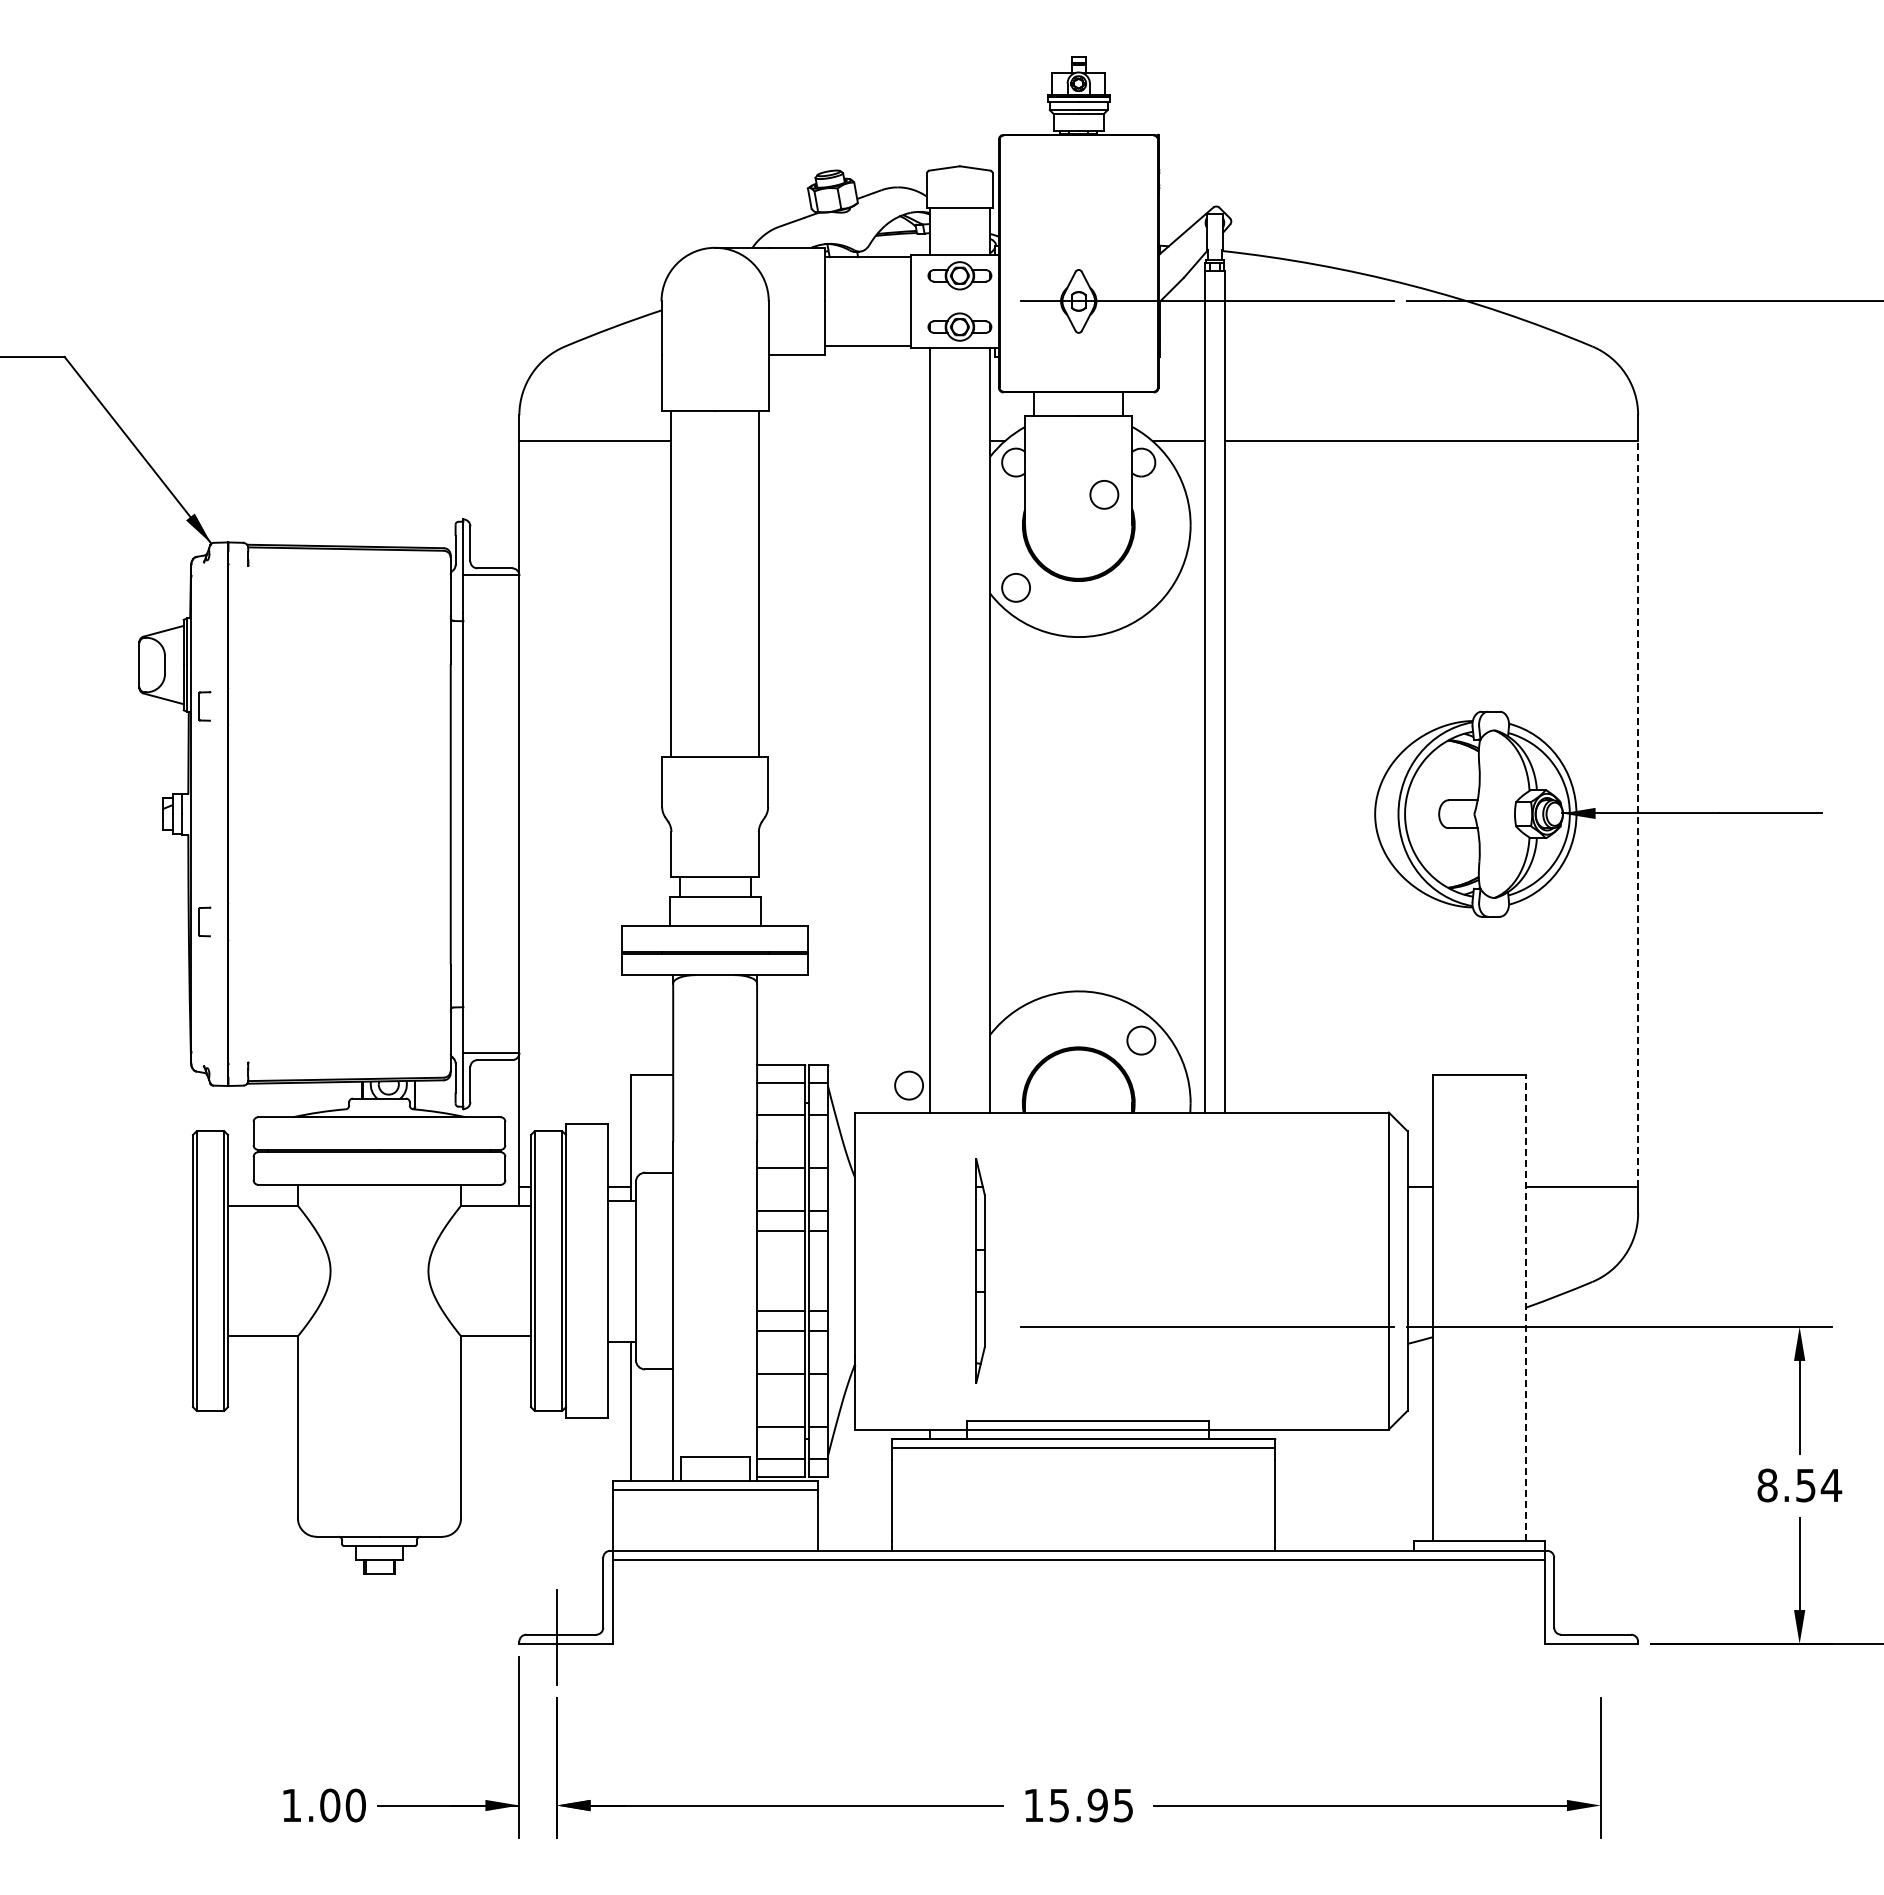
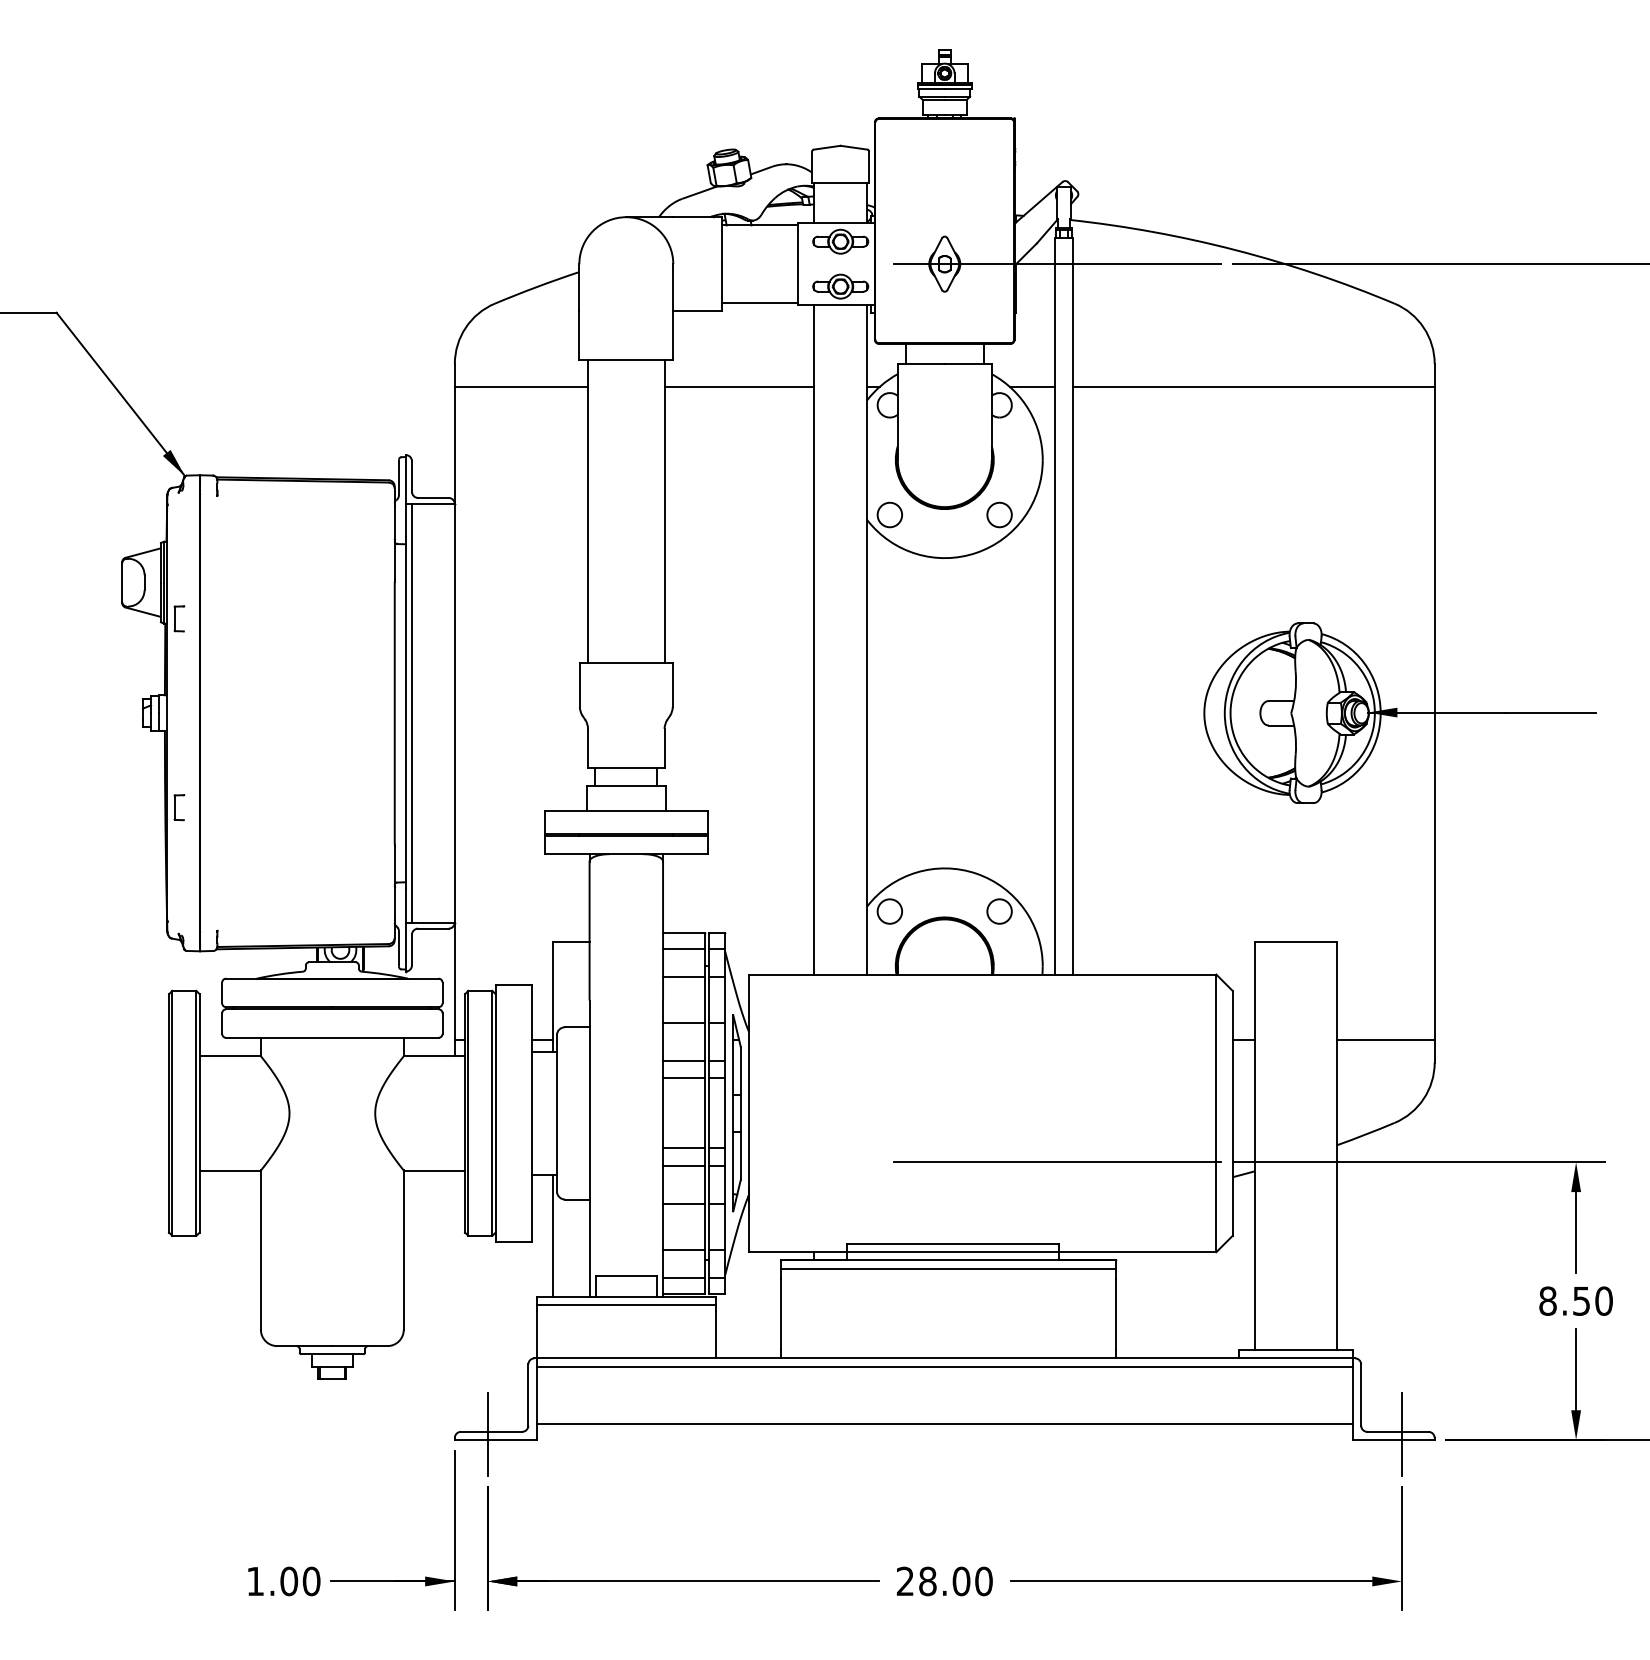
line: (844, 441) -> (739, 386), added
circle: (1104, 494) -> (999, 514), moved
line: (470, 814) -> (412, 713), added
line: (1638, 814) -> (1434, 713), dashed -> solid
circle: (908, 1085) -> (889, 911), moved
part: (980, 1270) -> (736, 1112), moved
line: (1526, 1307) -> (1336, 1145), dashed -> solid
text: (1831, 1485) -> (1604, 1301), 8.54 -> 8.50
line: (1078, 1625) -> (944, 1423), added
line: (1600, 1637) -> (1401, 1434), added
text: (1078, 1805) -> (944, 1581), 15.95 -> 28.00

